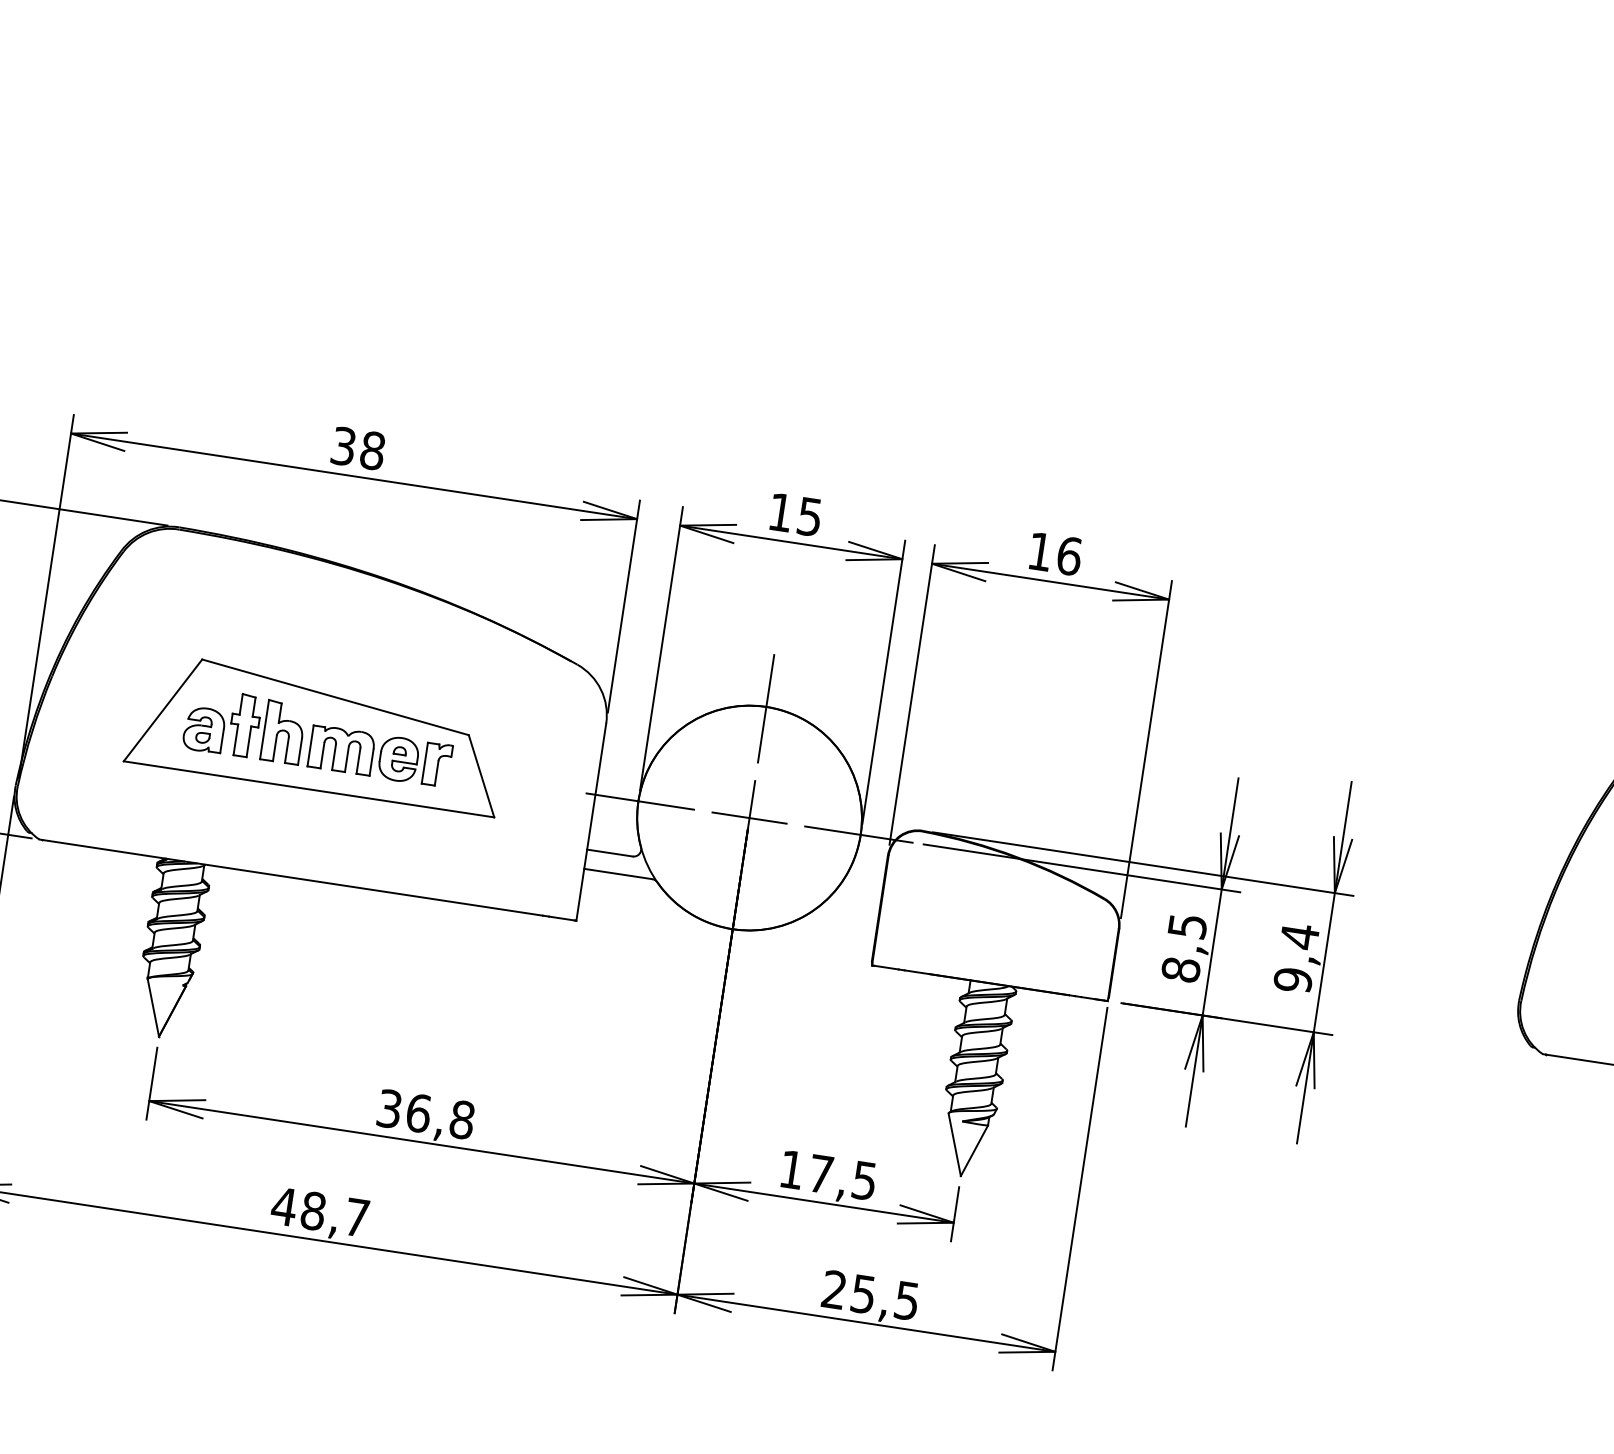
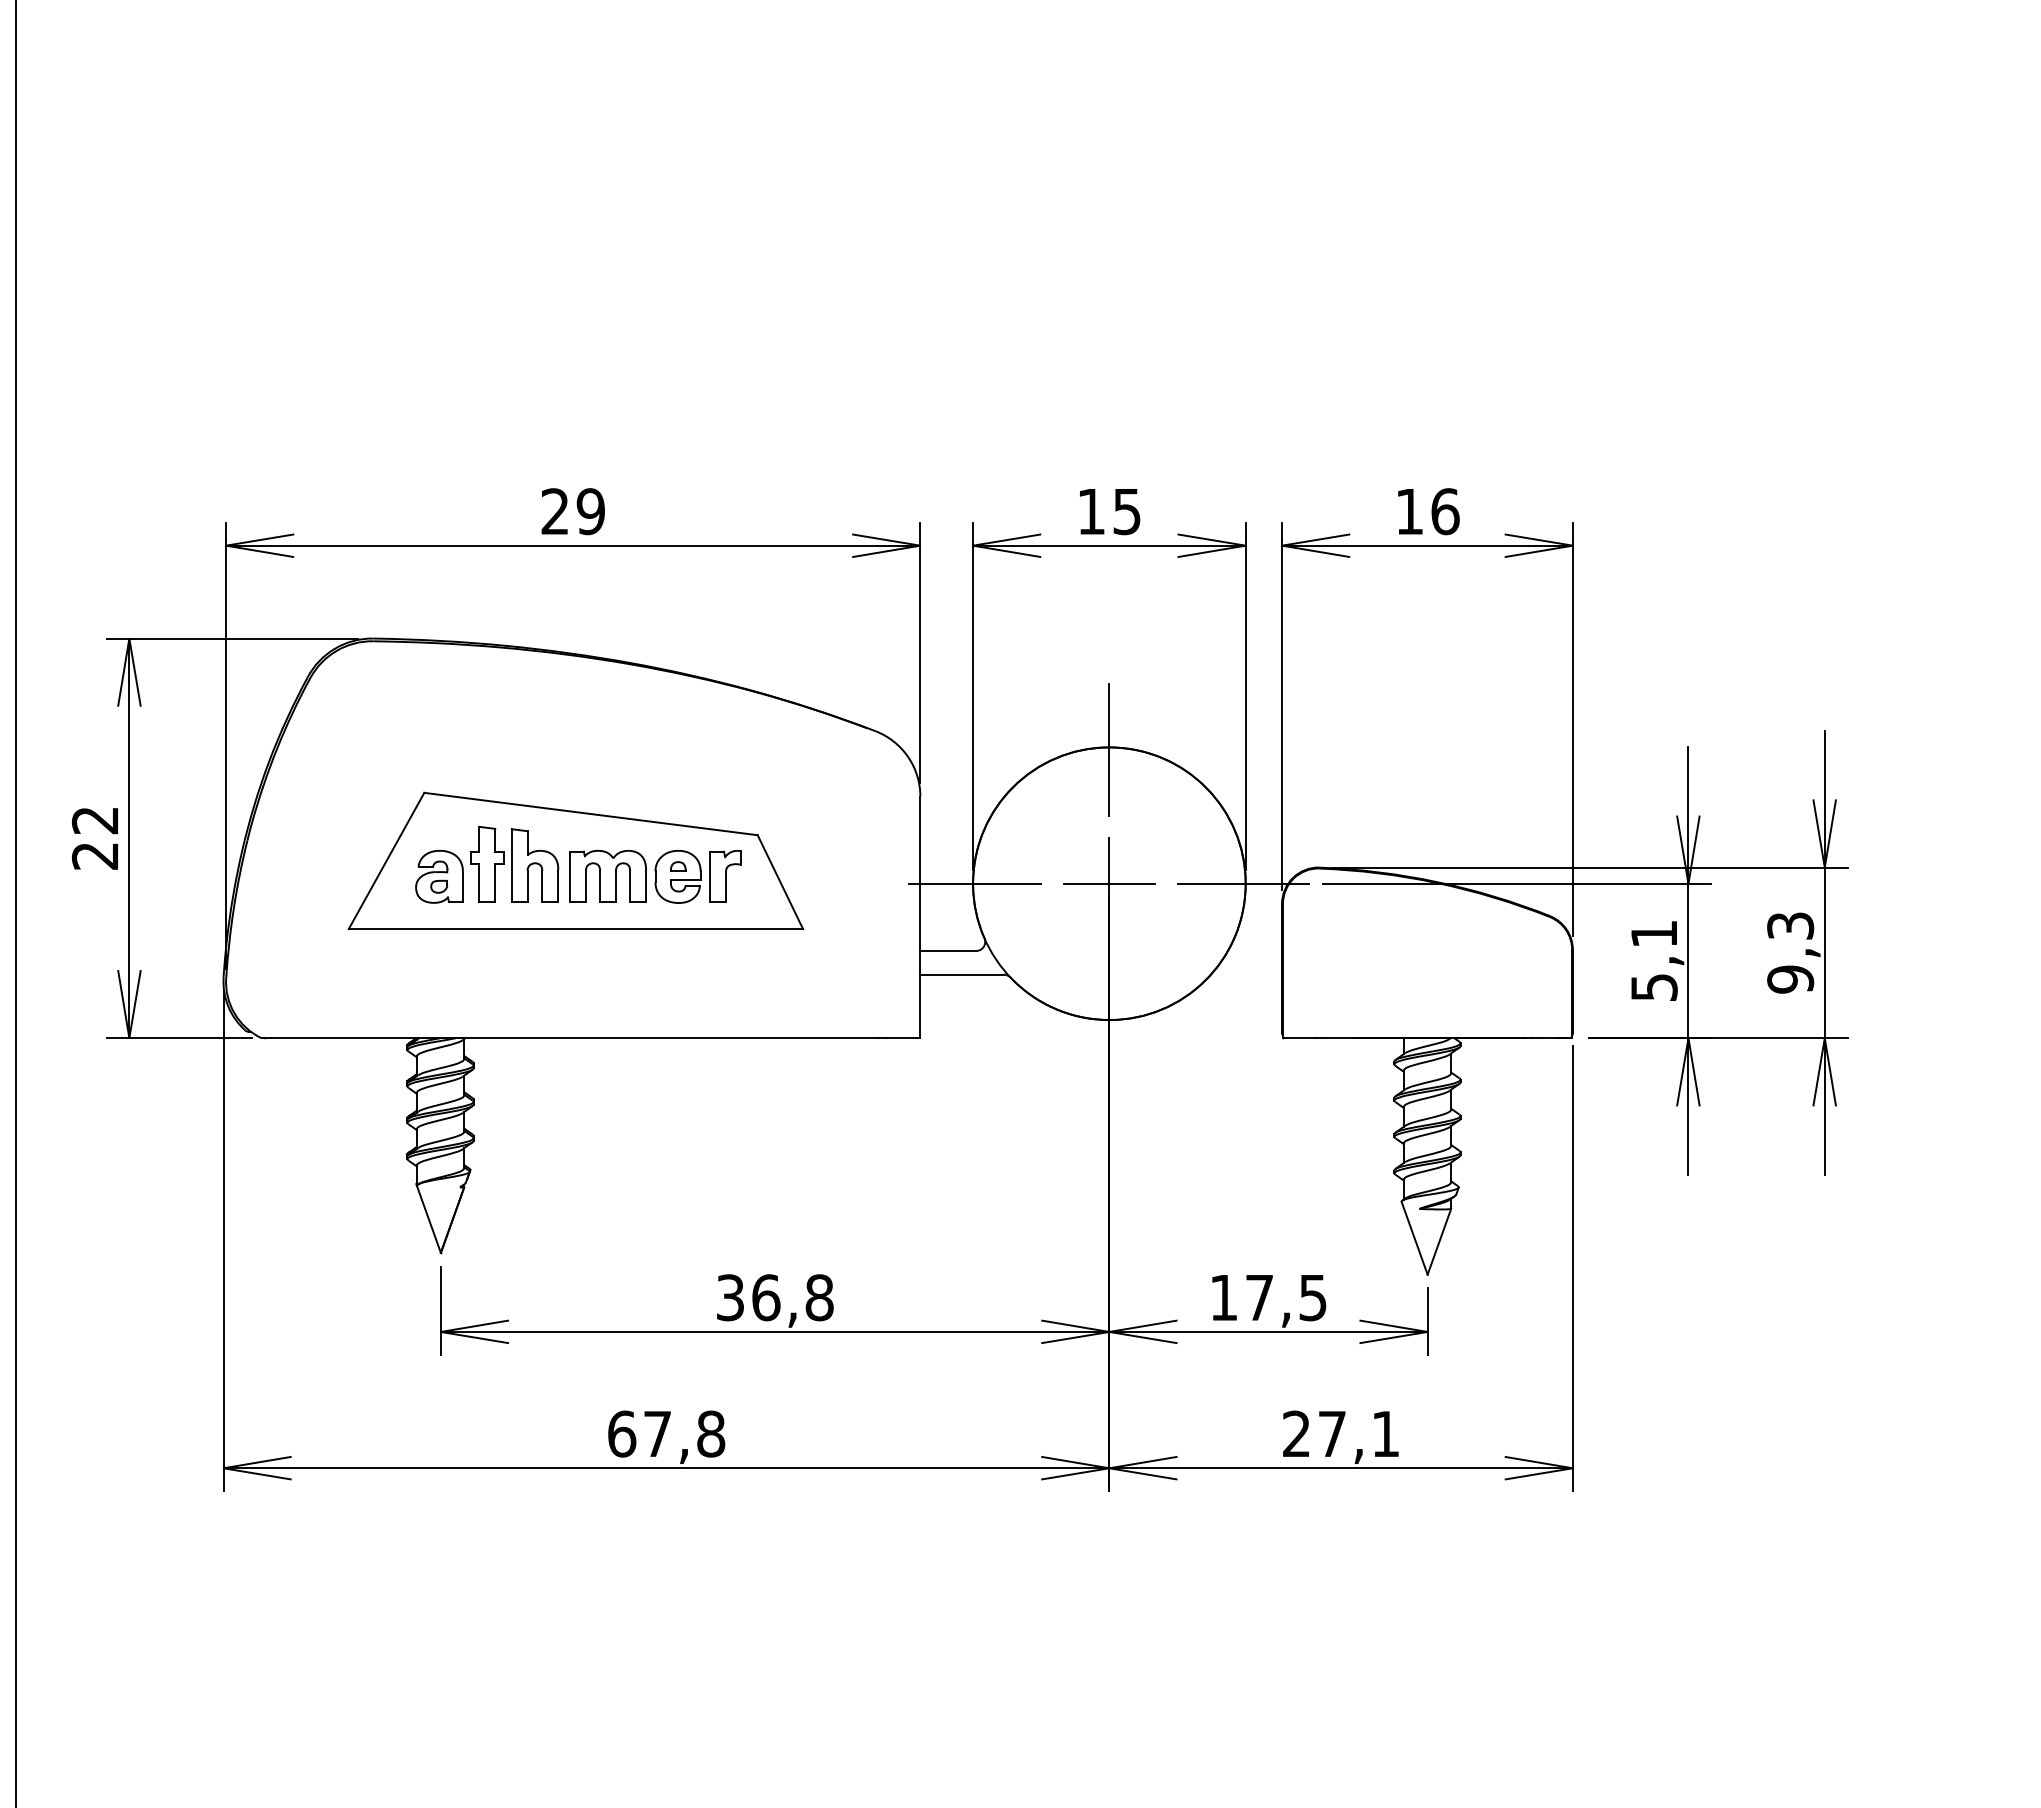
text: (358, 448) -> (573, 511), 38 -> 29
text: (1299, 936) -> (1790, 926), 9,4 -> 9,3
text: (1183, 948) -> (1653, 961), 8,5 -> 5,1
text: (320, 1211) -> (666, 1433), 48,7 -> 67,8
text: (884, 1297) -> (1358, 1434), 25,5 -> 27,1

